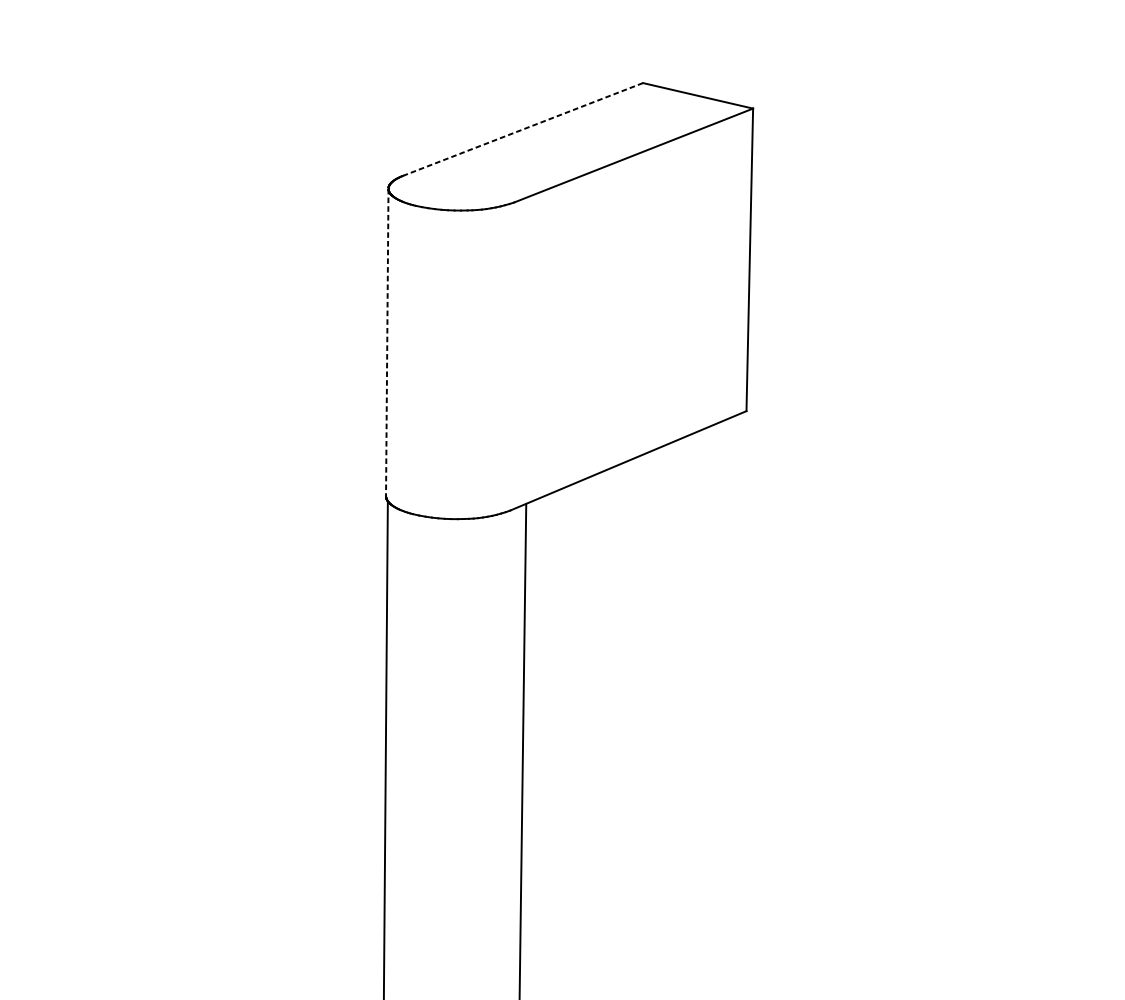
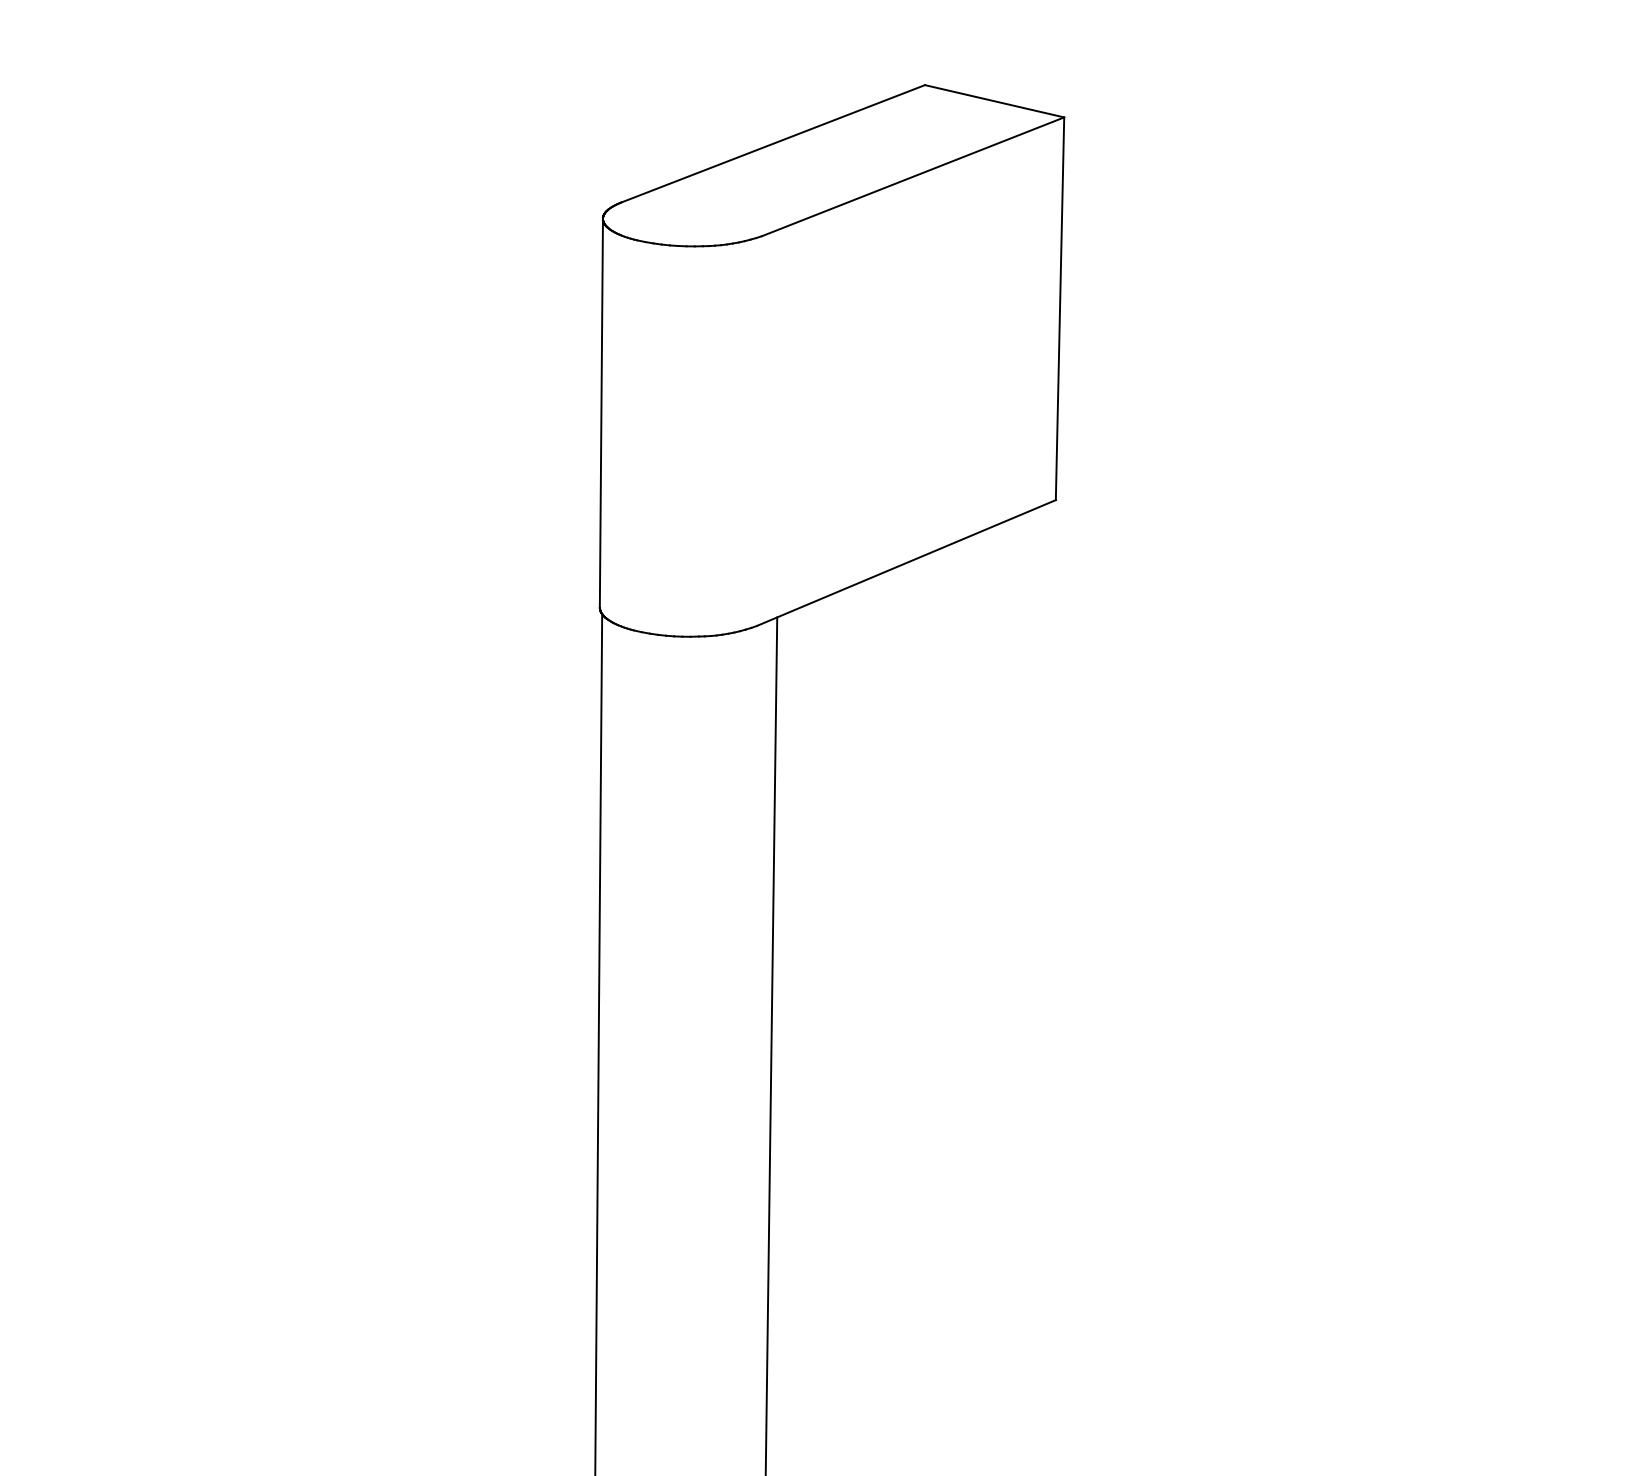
line: (523, 129) -> (773, 143), dashed -> solid
line: (387, 342) -> (601, 413), dashed -> solid

